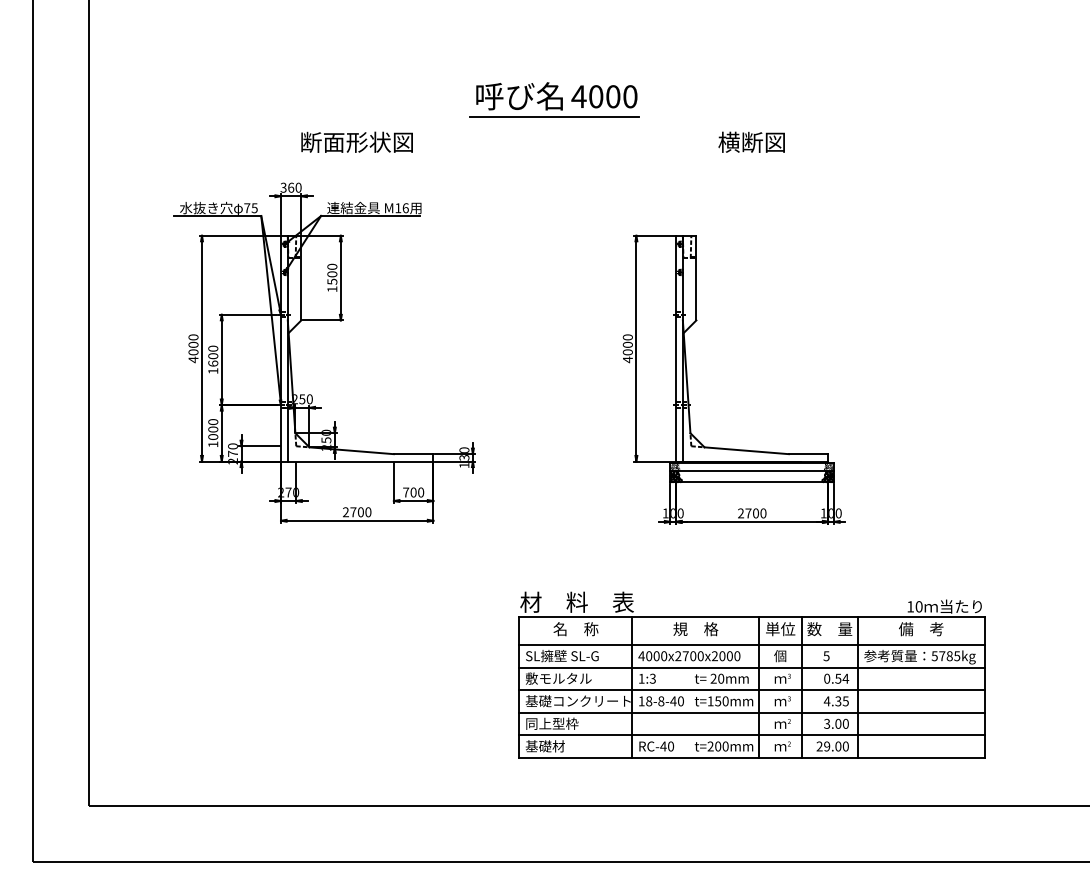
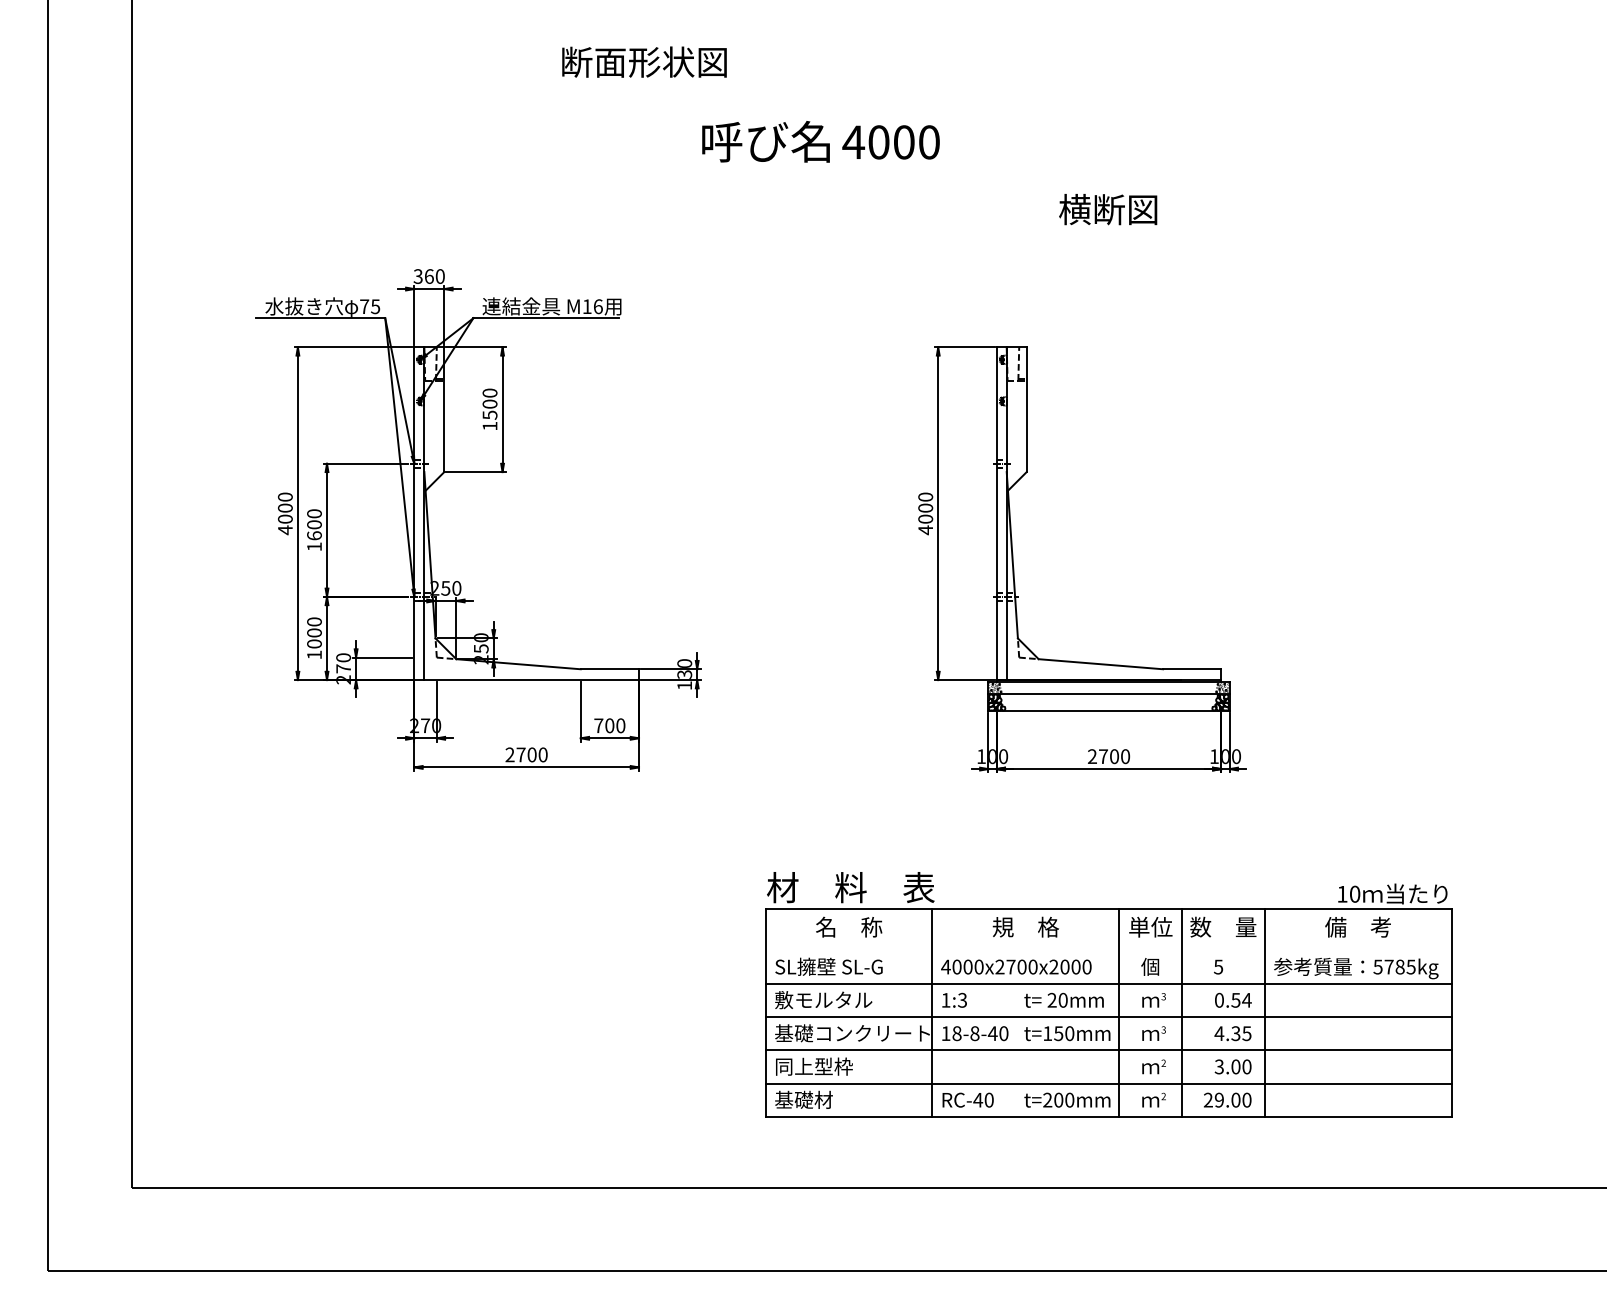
line: (554, 117) -> (817, 172), removed
text: (356, 141) -> (643, 60), moved
line: (752, 644) -> (1109, 949), removed

